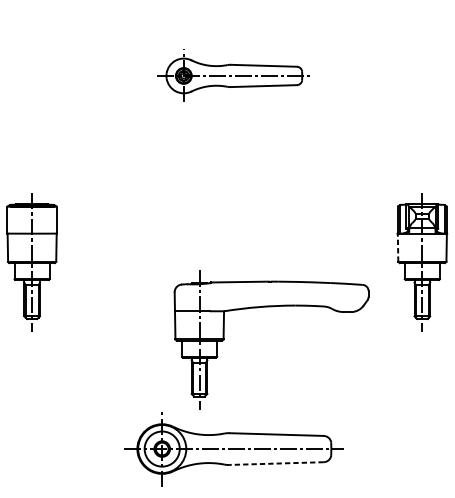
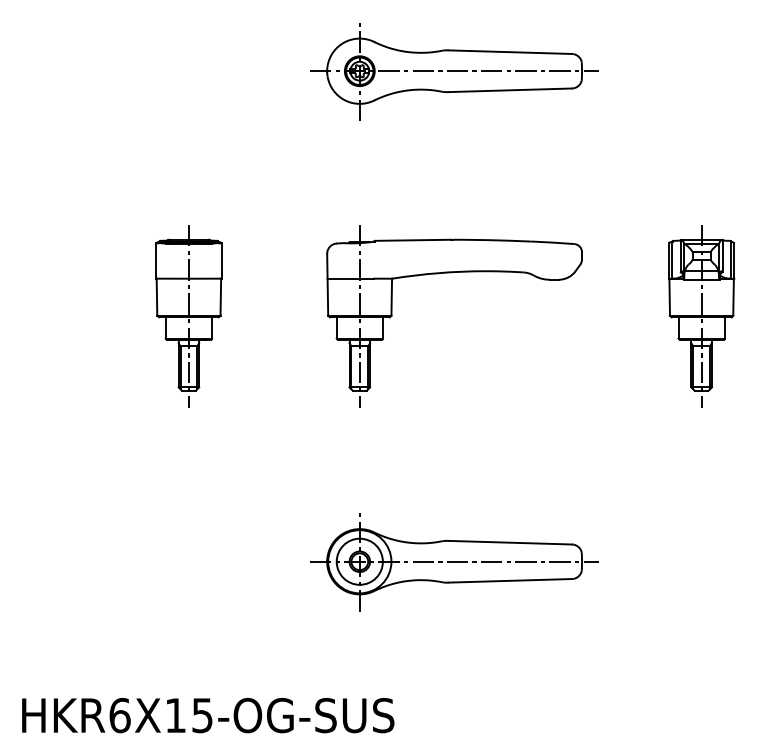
part: (234, 75) -> (454, 71), size x1.43
line: (397, 247) -> (669, 296), dashed -> solid
part: (270, 307) -> (452, 273), moved
line: (276, 463) -> (510, 580), dashed -> solid

